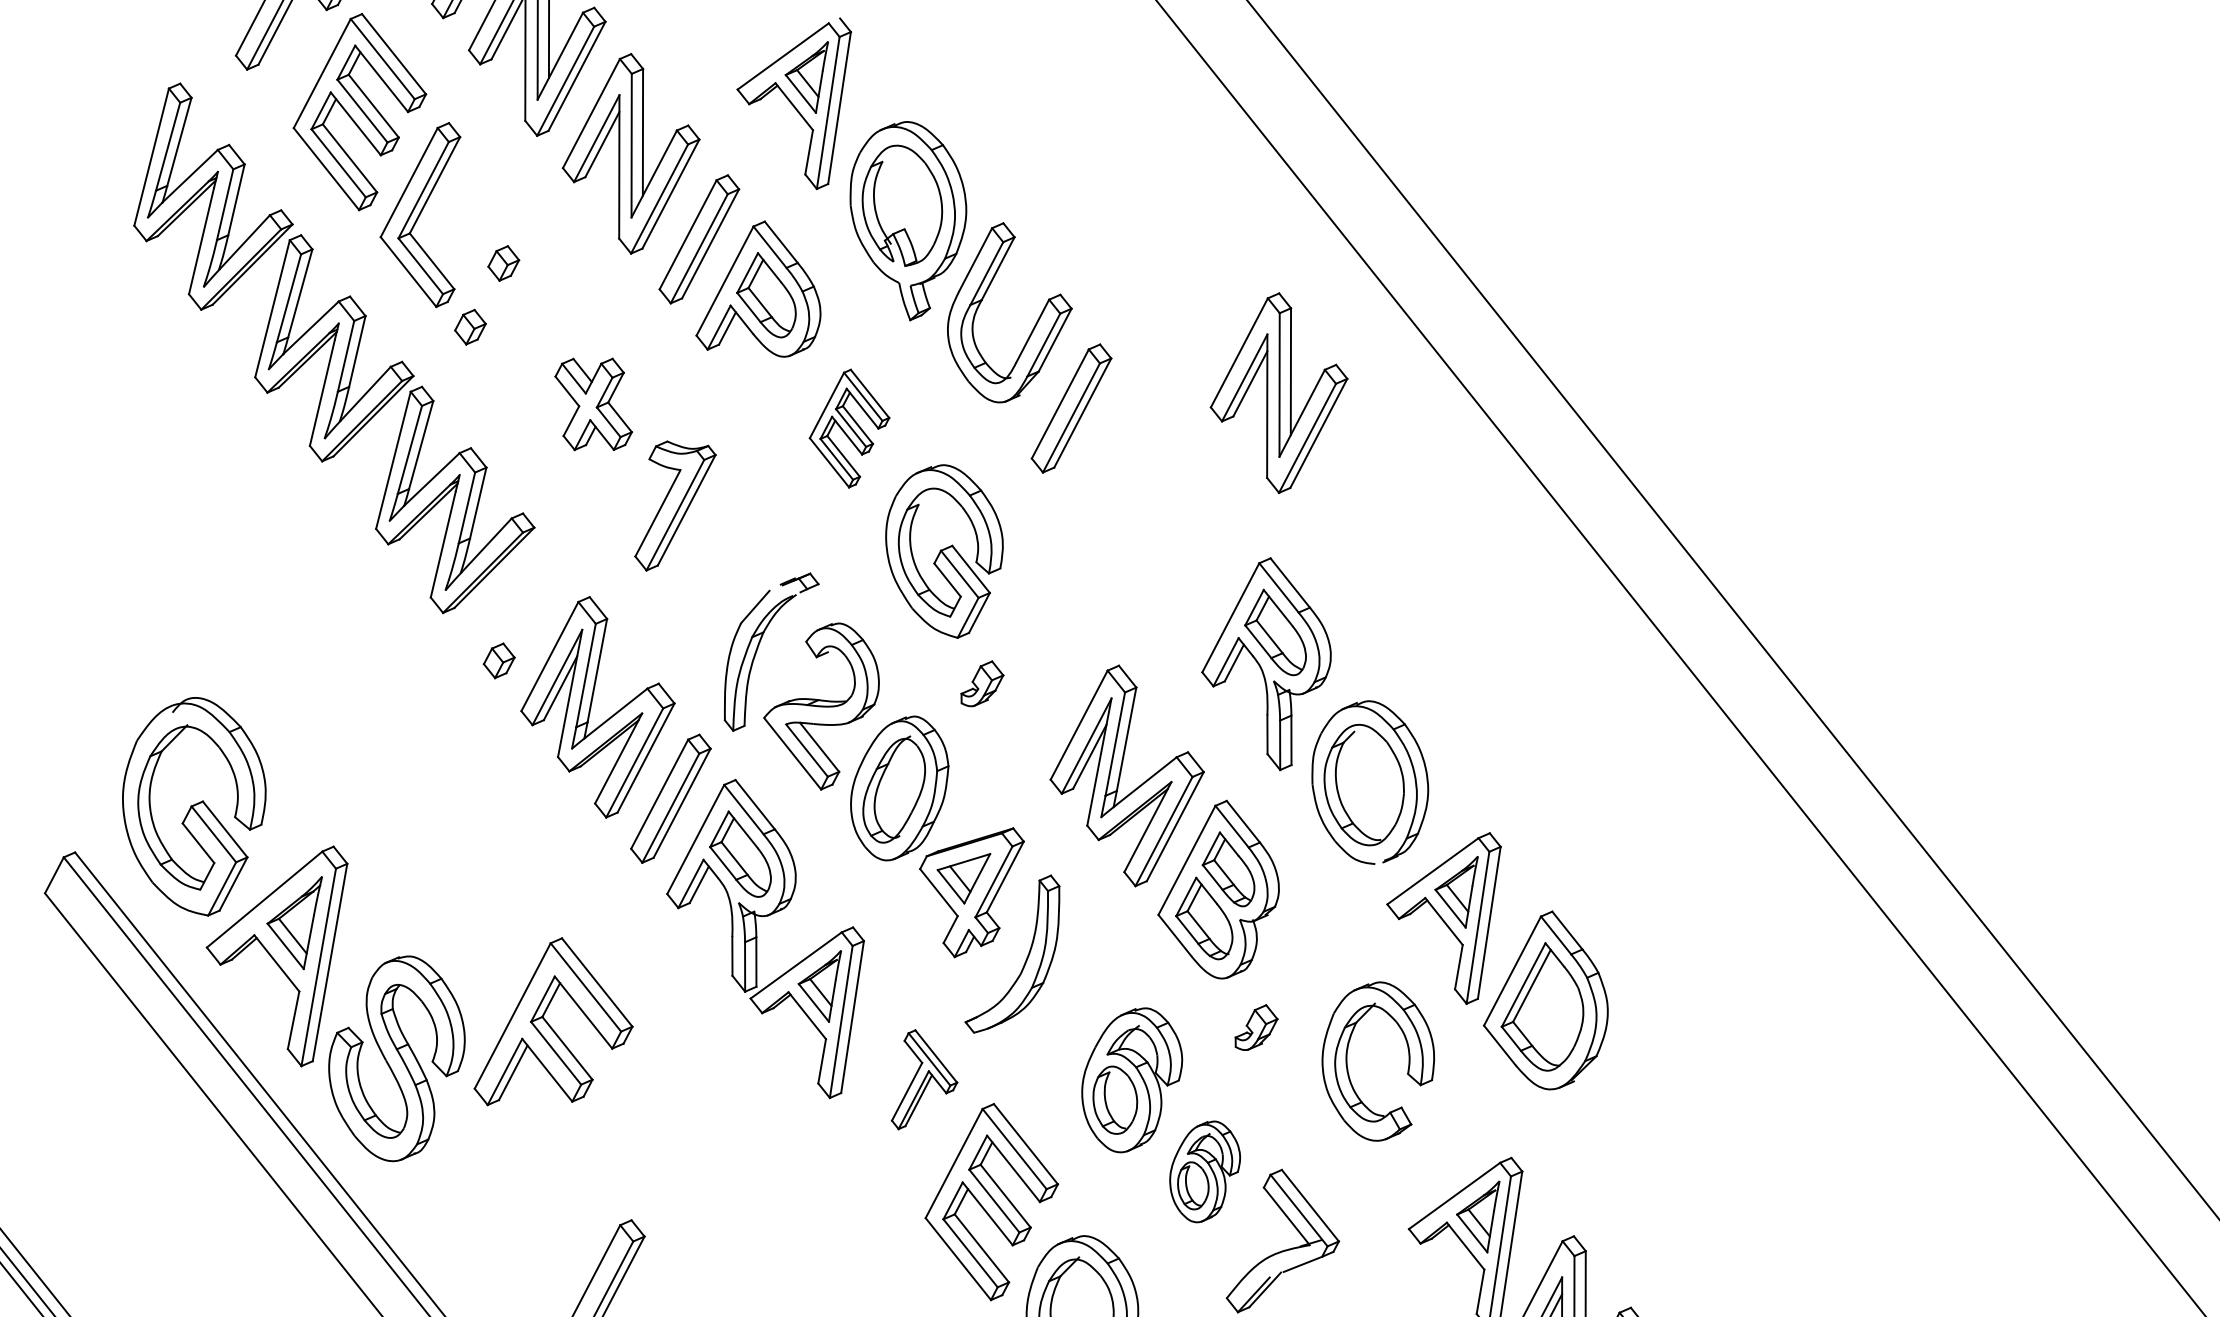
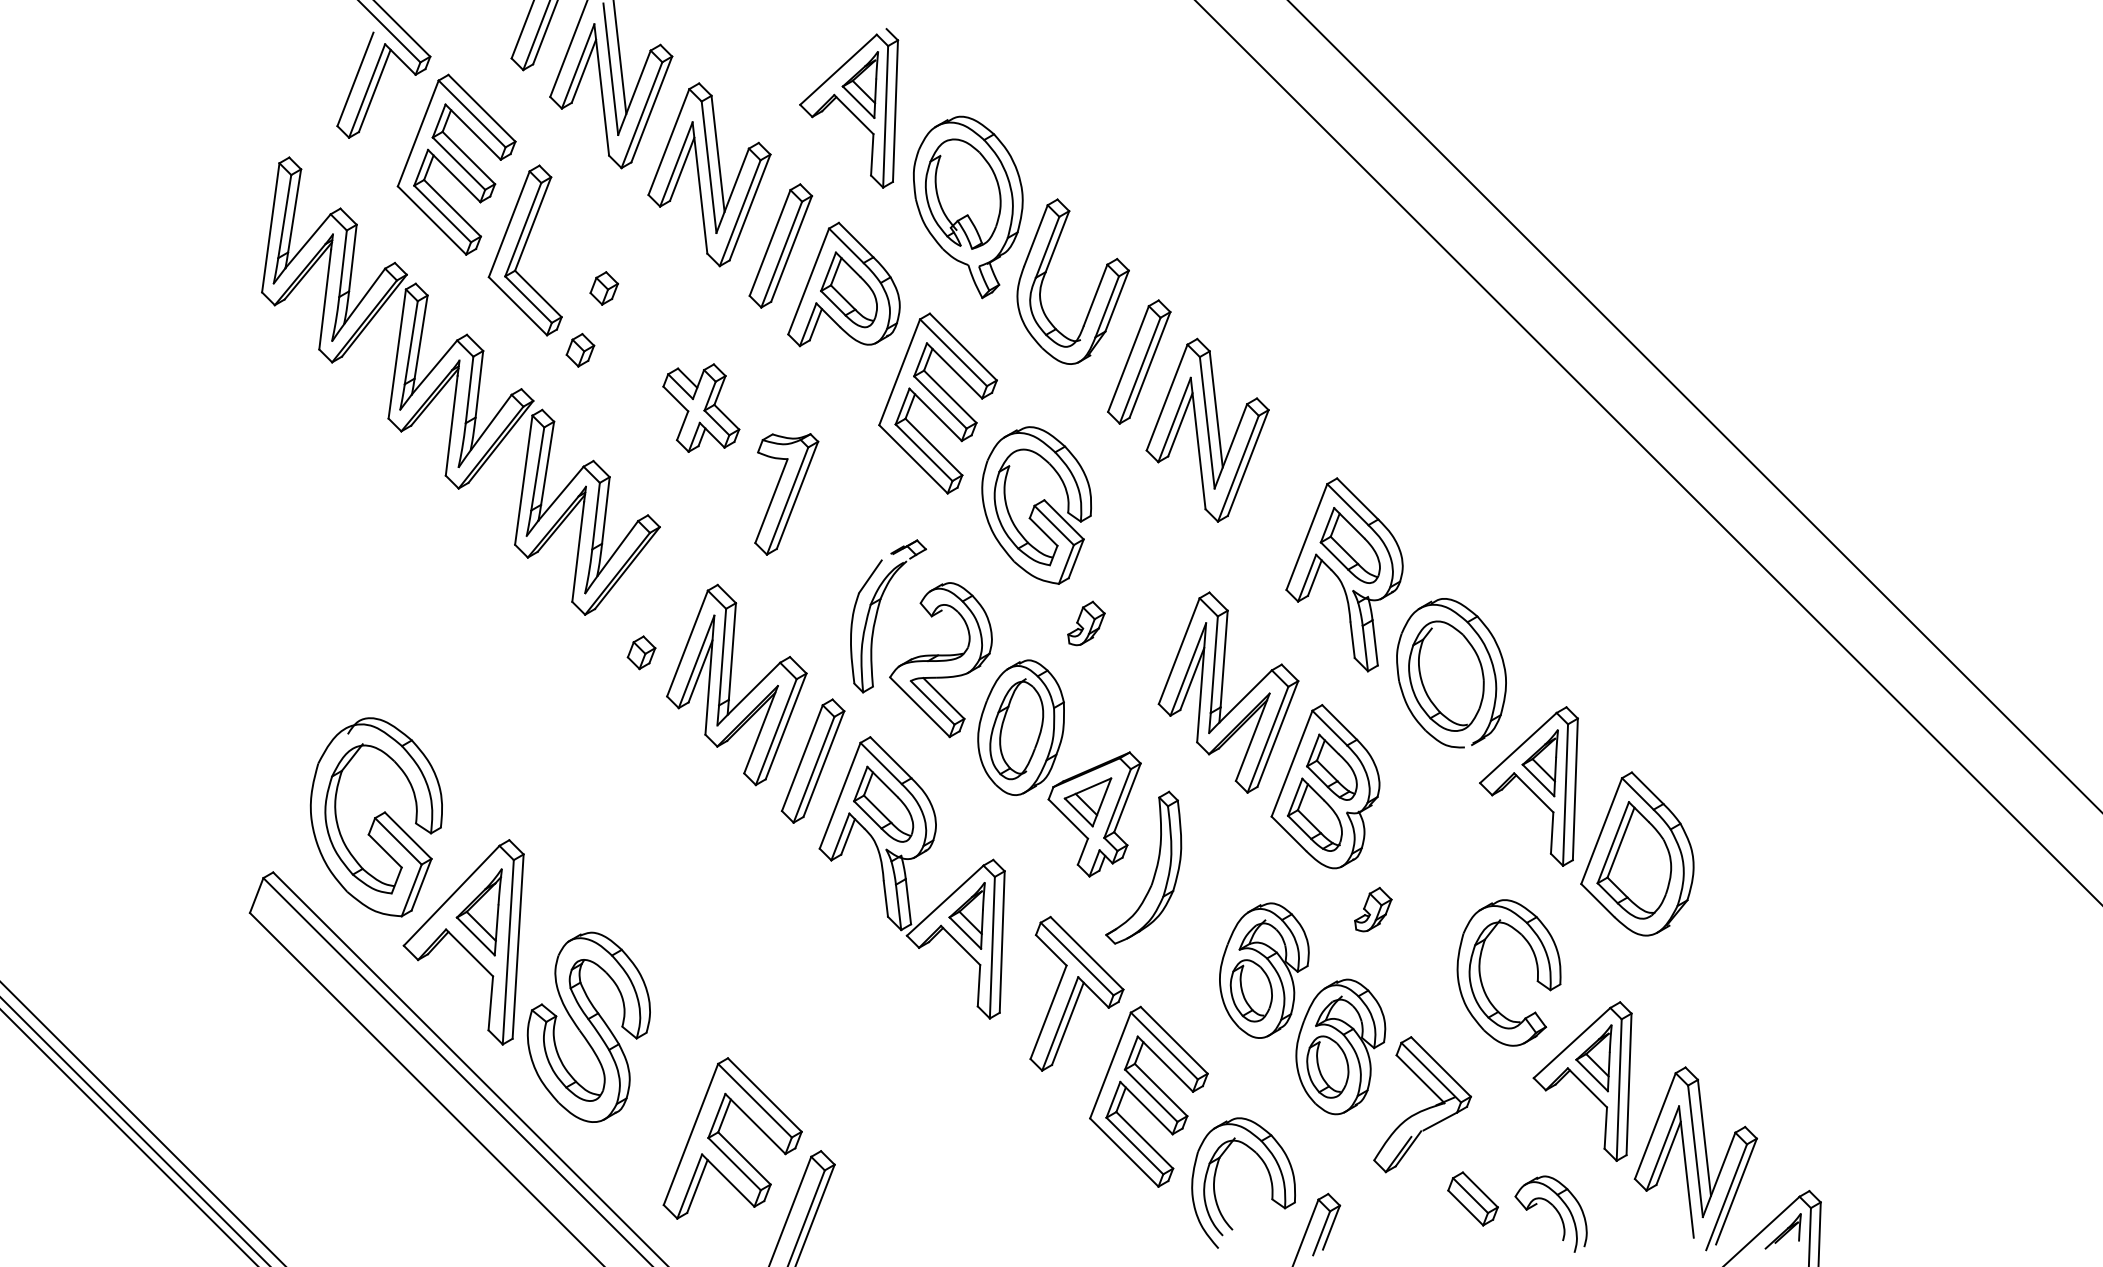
part: (1279, 392) -> (1207, 429), moved
part: (848, 428) -> (937, 403), size x1.67
part: (557, 1025) -> (732, 1138), moved
part: (1347, 1062) -> (1481, 976), moved
part: (926, 1081) -> (1076, 993), size x1.67
part: (1204, 1171) -> (1340, 1046), size x1.43

